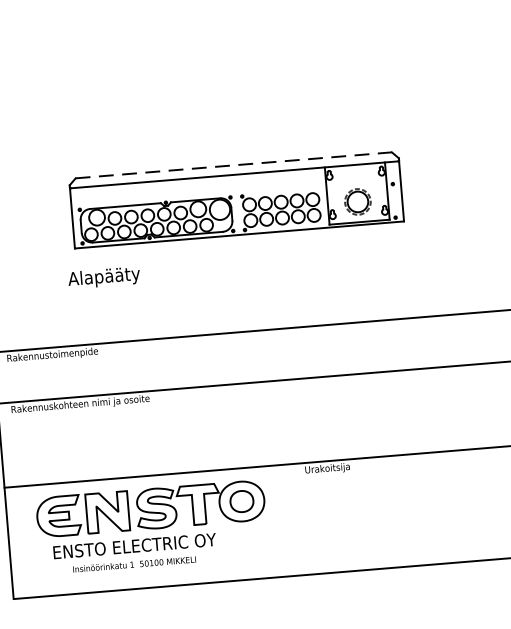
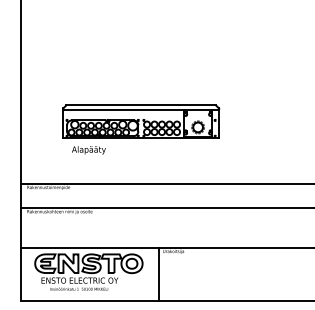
line: (234, 165) -> (141, 105), dashed -> solid
text: (103, 278) -> (88, 150), moved
line: (299, 519) -> (158, 274), added

